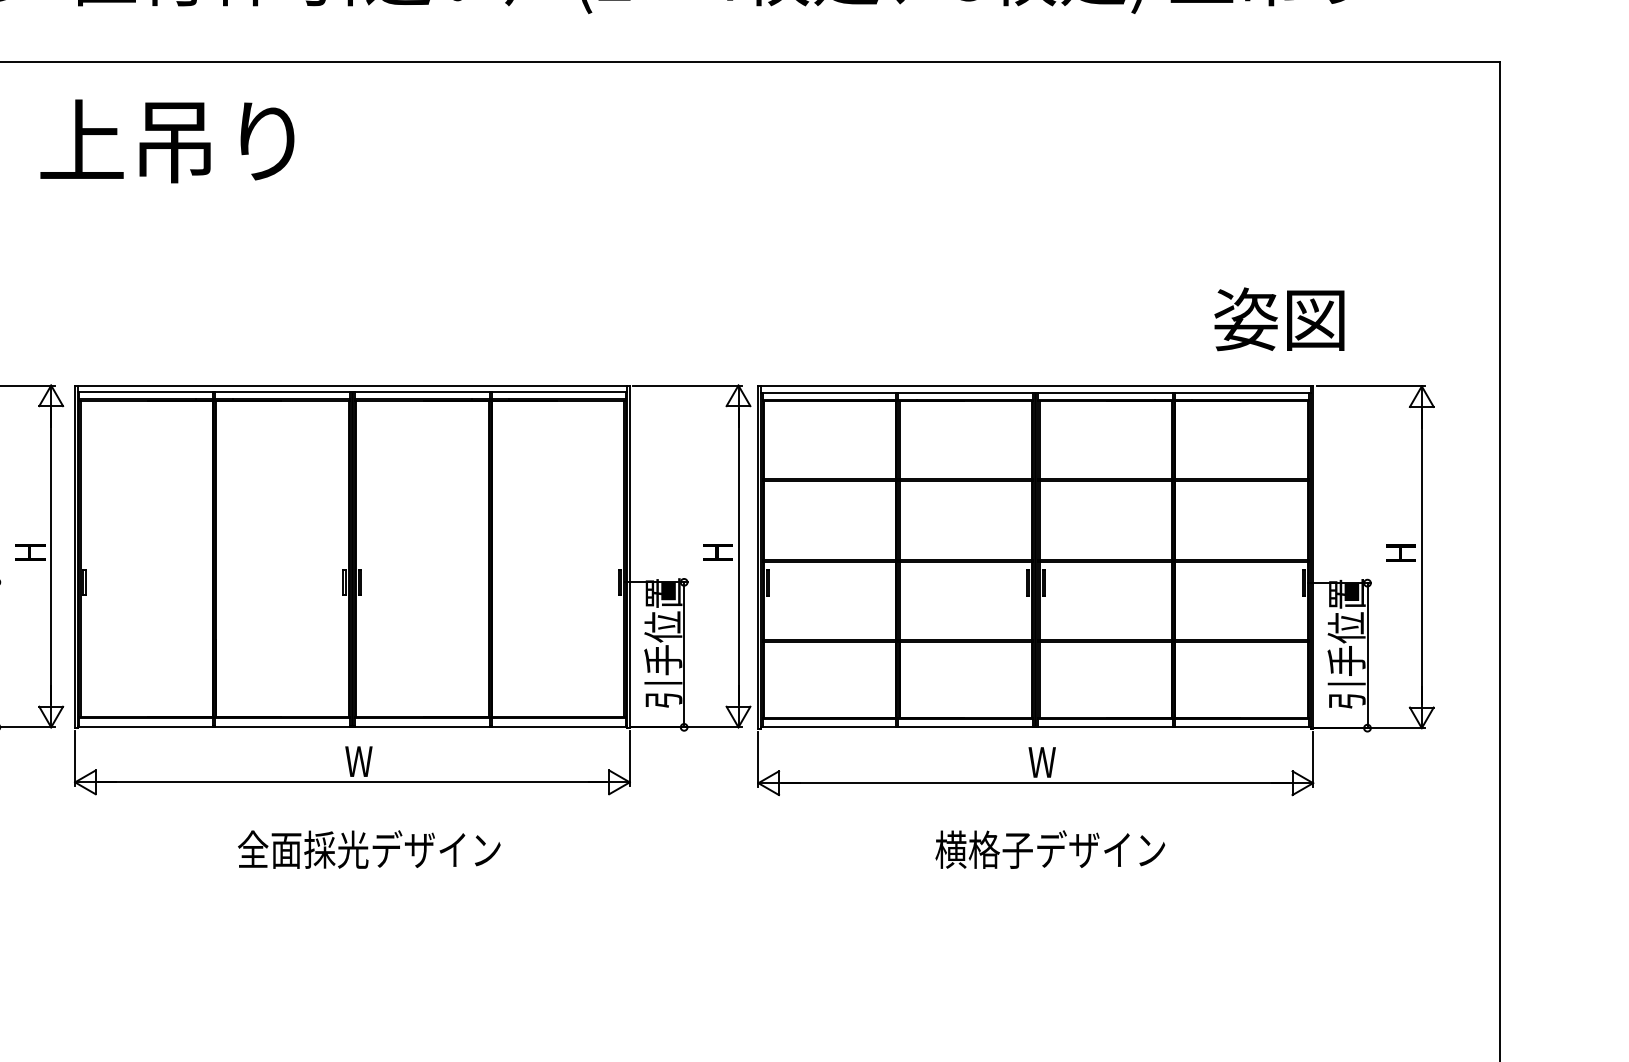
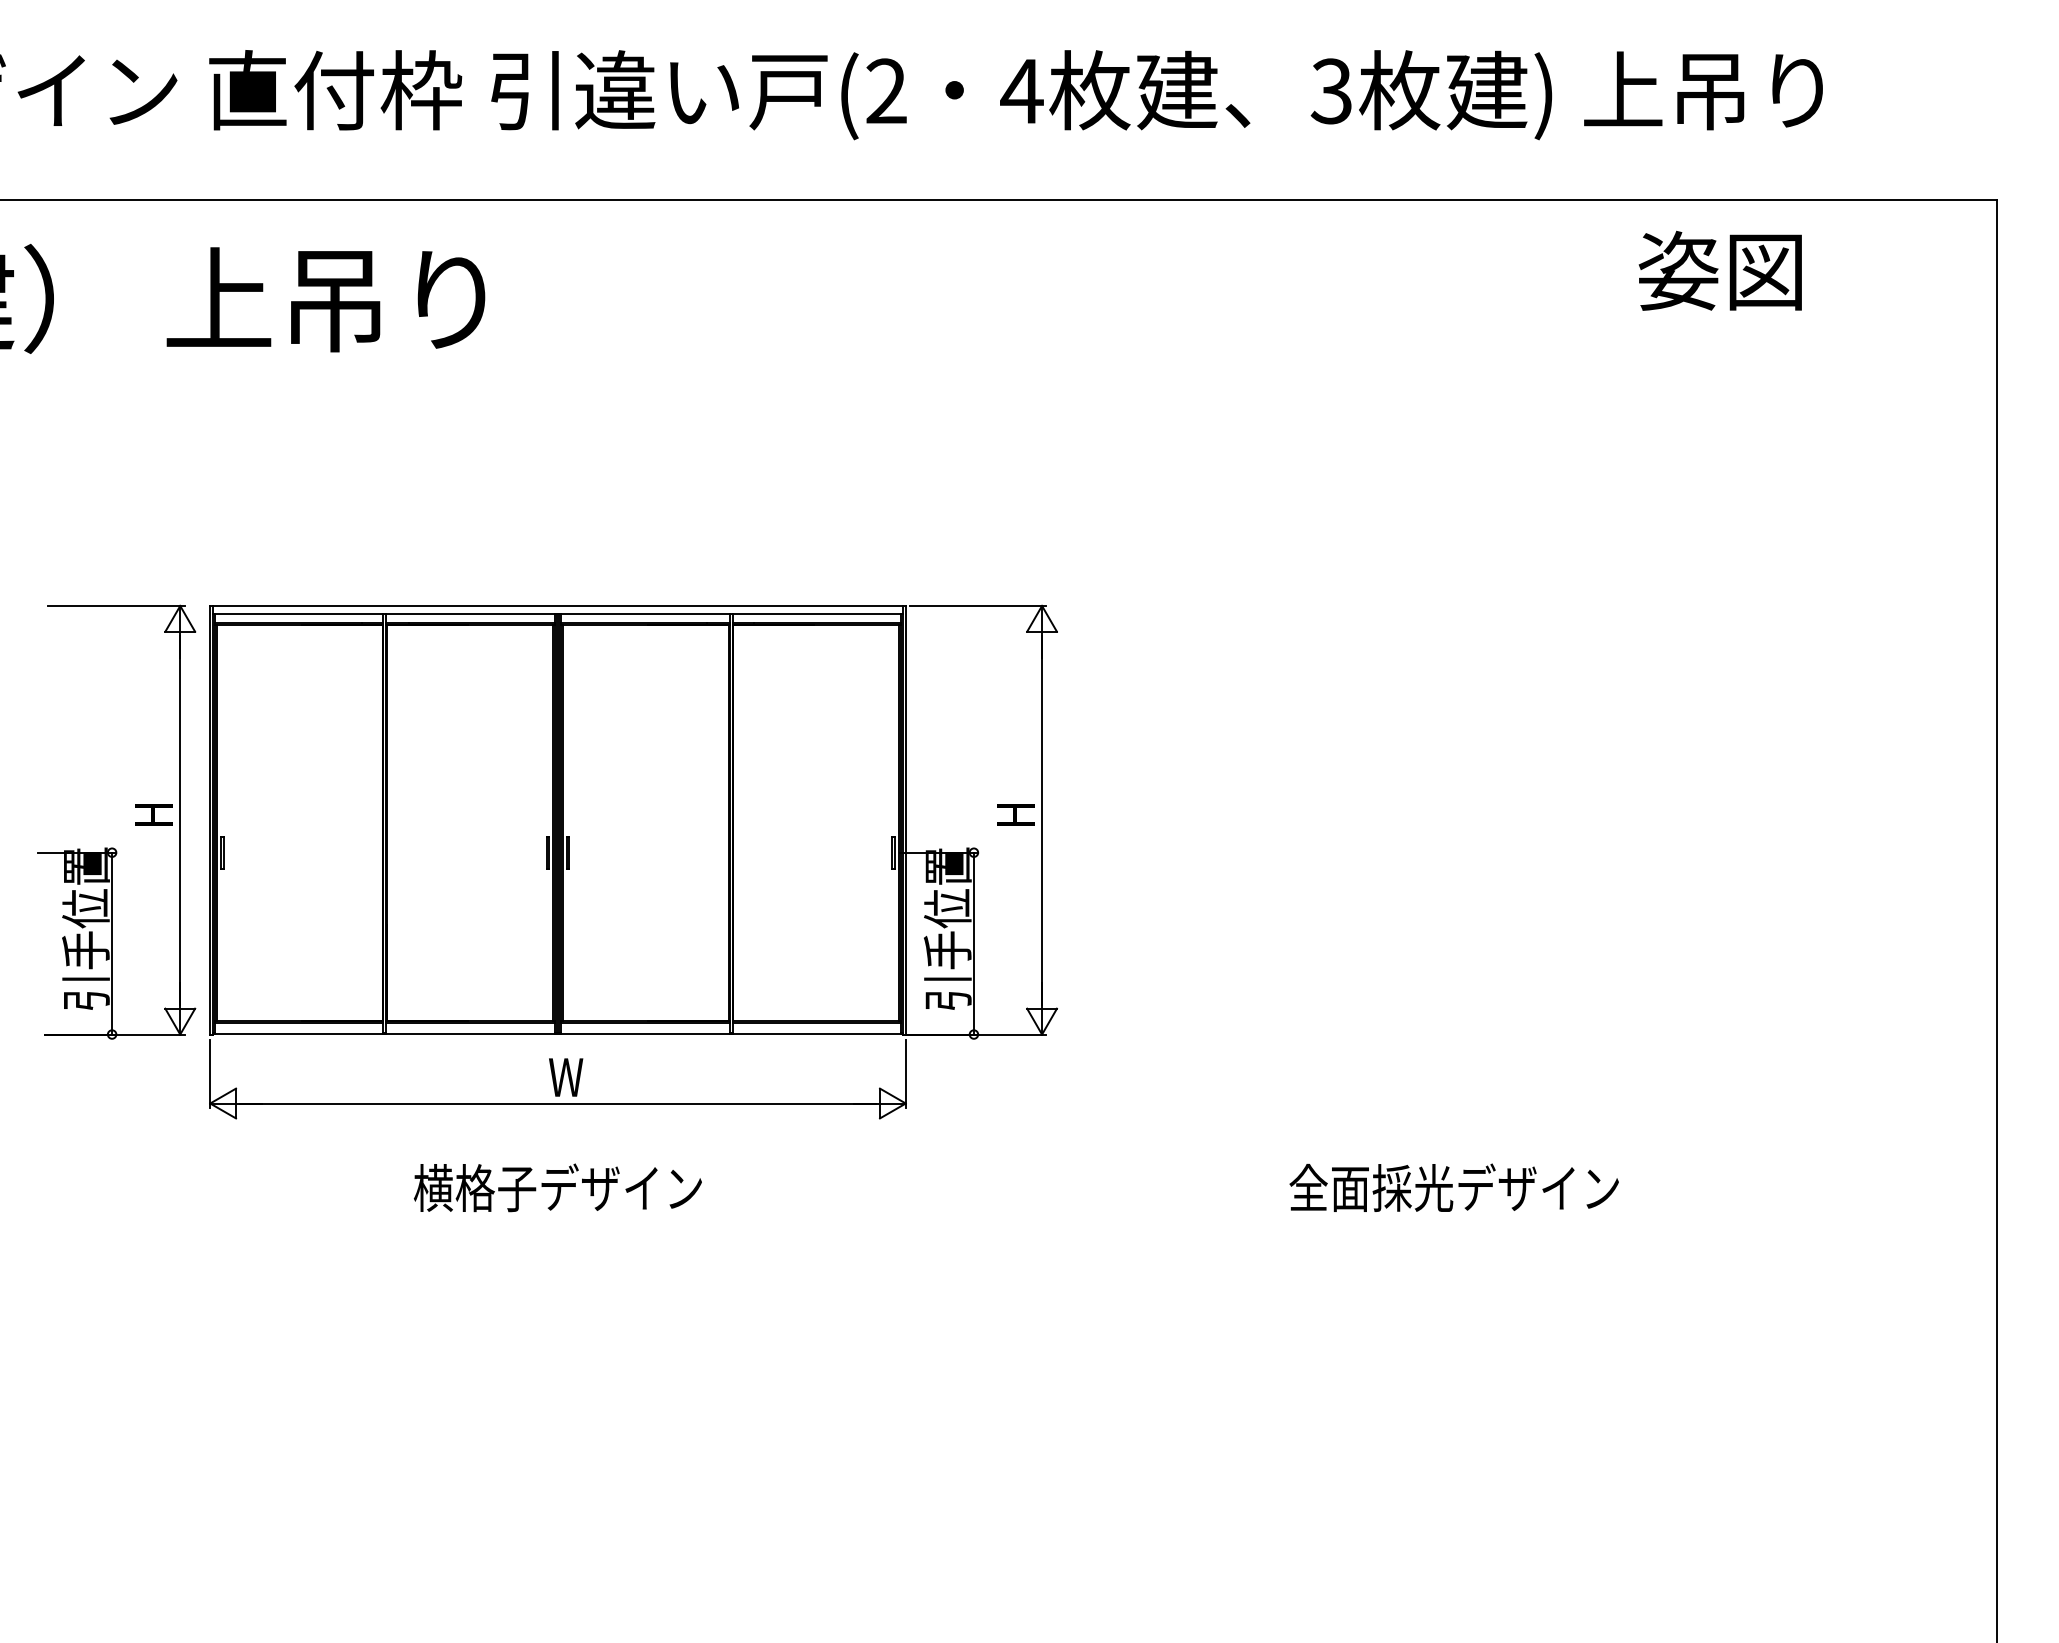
text: (1278, 319) -> (1719, 270), moved
part: (1095, 590) -> (1489, 862), removed
text: (368, 849) -> (578, 1187), 全面採光デザイン -> 横格子デザイン
text: (1066, 849) -> (1453, 1187), 横格子デザイン -> 全面採光デザイン

